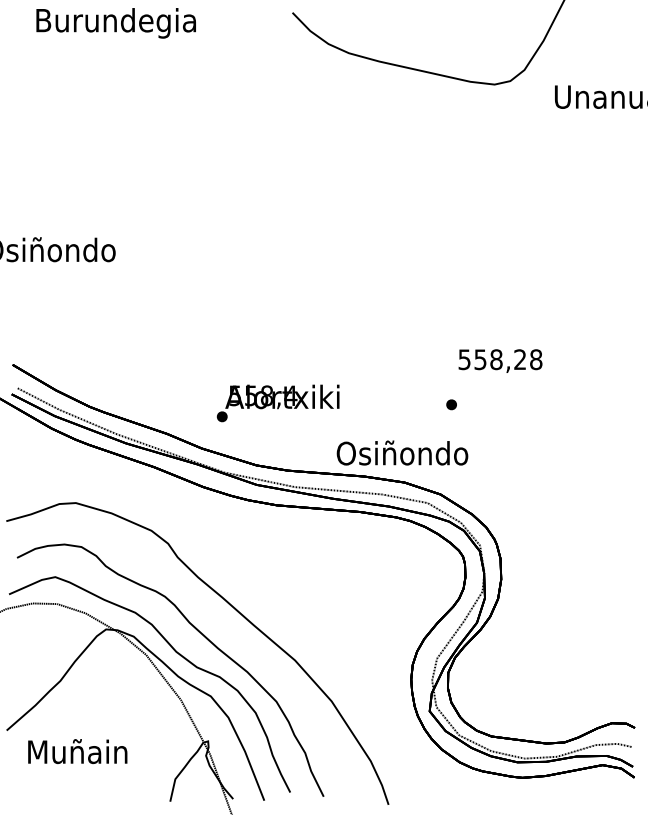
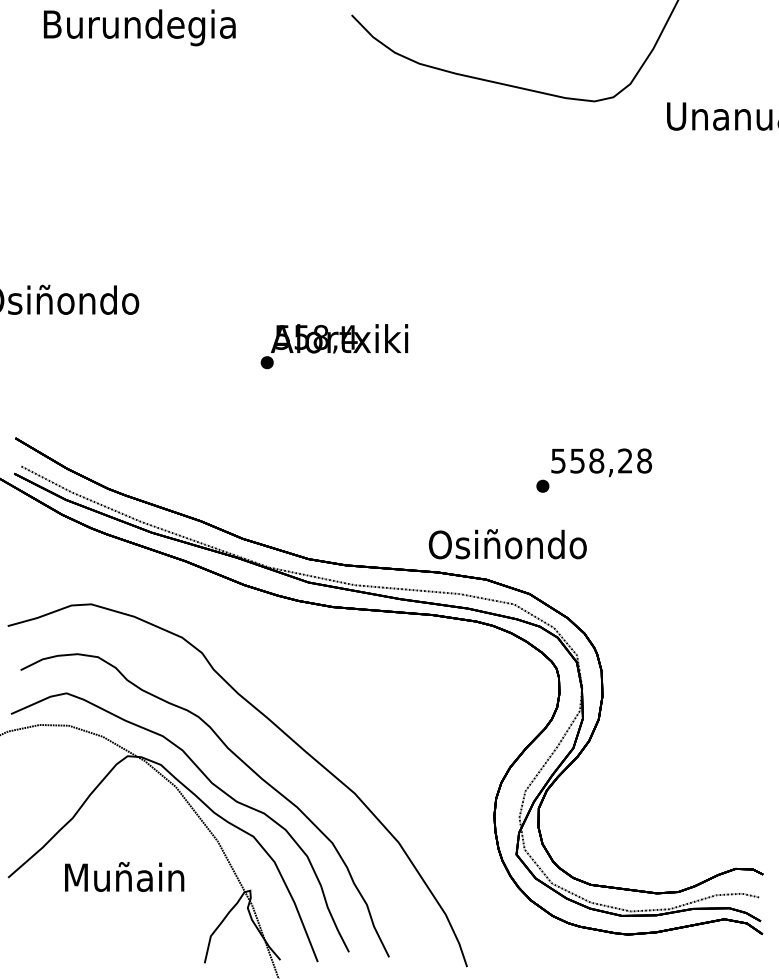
text: (500, 360) -> (601, 462), moved
text: (278, 403) -> (334, 346), moved
text: (402, 453) -> (507, 544), moved
text: (77, 751) -> (124, 876), moved

